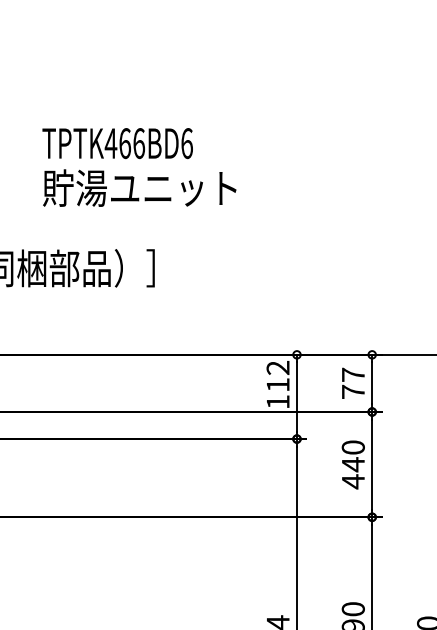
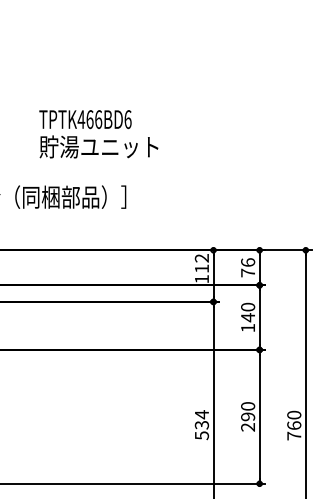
text: (138, 167) -> (98, 134), moved
text: (354, 374) -> (248, 262), 77 -> 76
text: (352, 480) -> (247, 327), 440 -> 140

